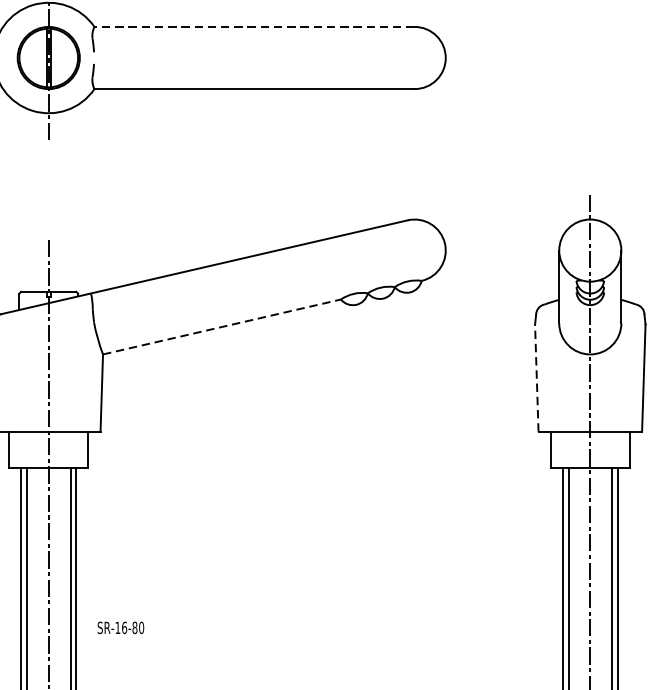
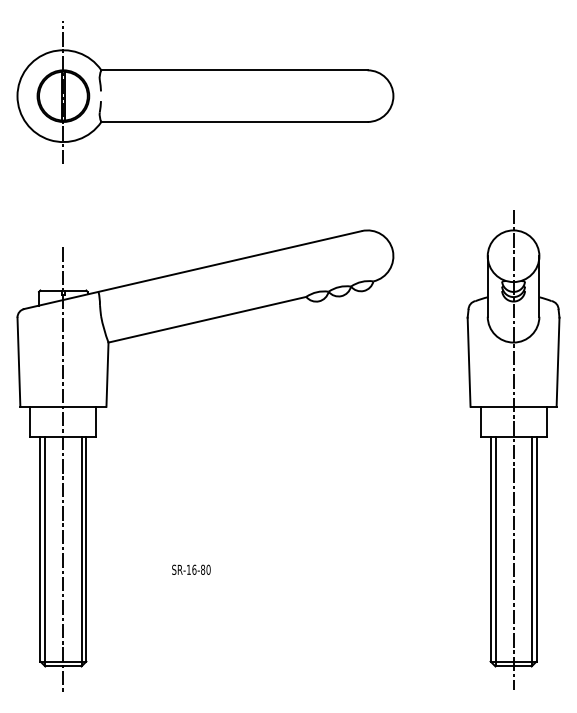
line: (253, 27) -> (233, 70), dashed -> solid
line: (222, 326) -> (207, 319), dashed -> solid
line: (537, 378) -> (469, 362), dashed -> solid
text: (121, 627) -> (191, 569), moved

